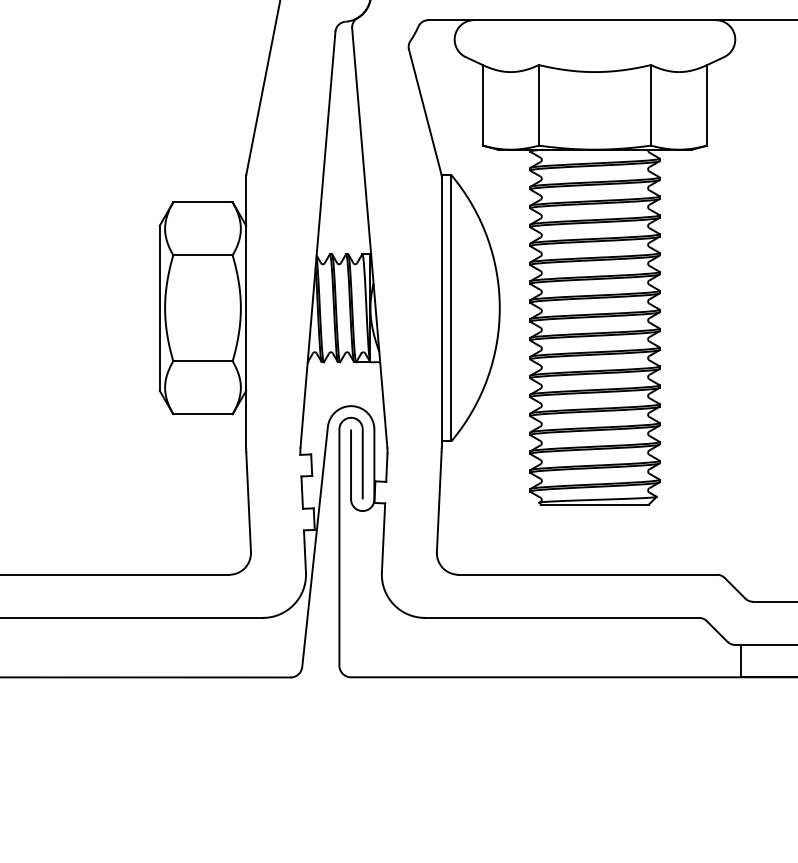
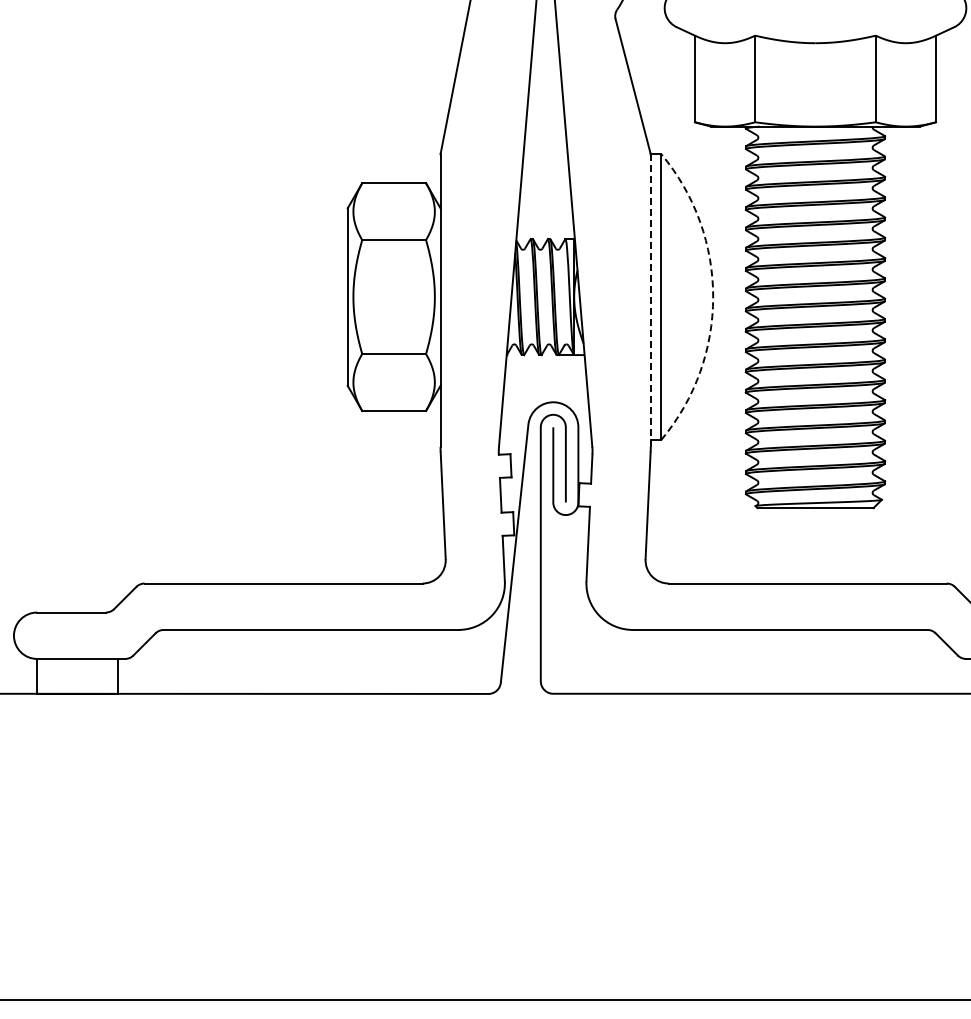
arc: (500, 308) -> (713, 297), solid -> dashed
line: (441, 312) -> (650, 301), solid -> dashed

